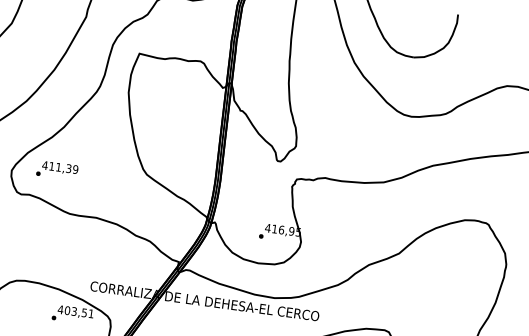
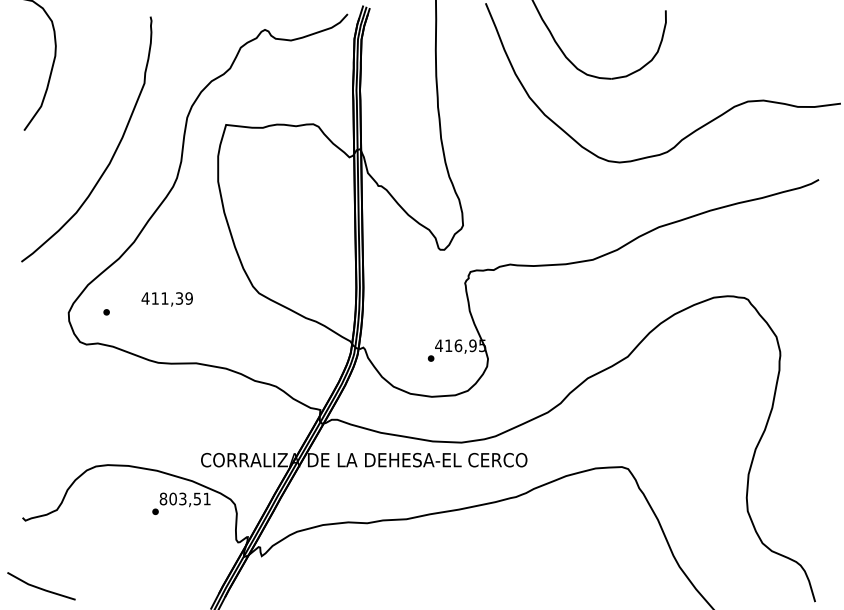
text: (59, 168) -> (166, 299), moved
text: (60, 309) -> (163, 498), 403,51 -> 803,51

